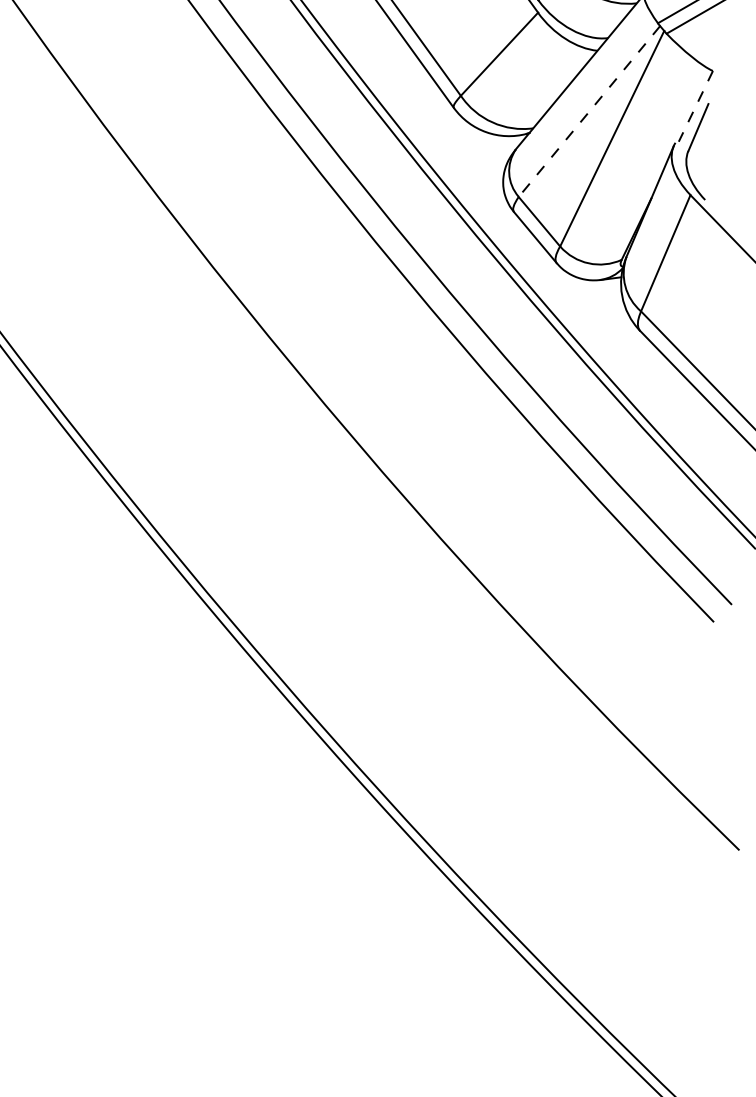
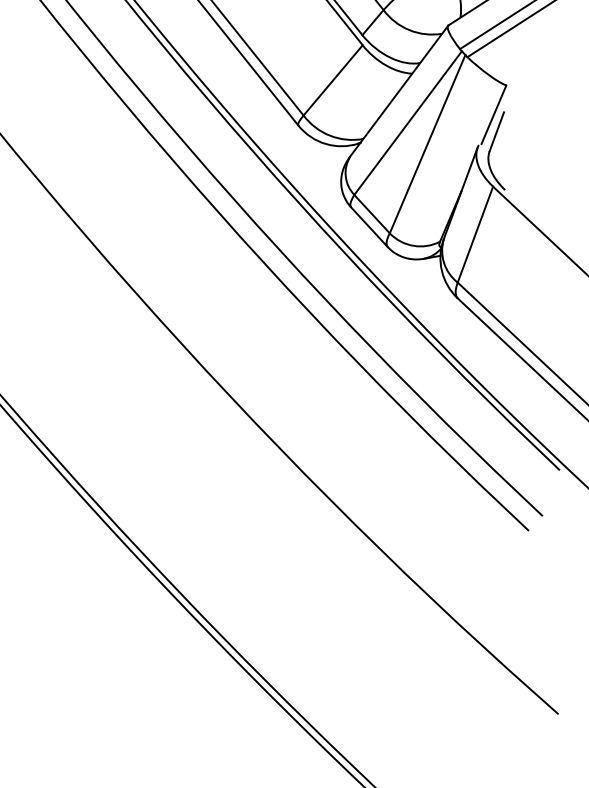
line: (695, 106) -> (493, 114), dashed -> solid
line: (589, 111) -> (408, 123), dashed -> solid

